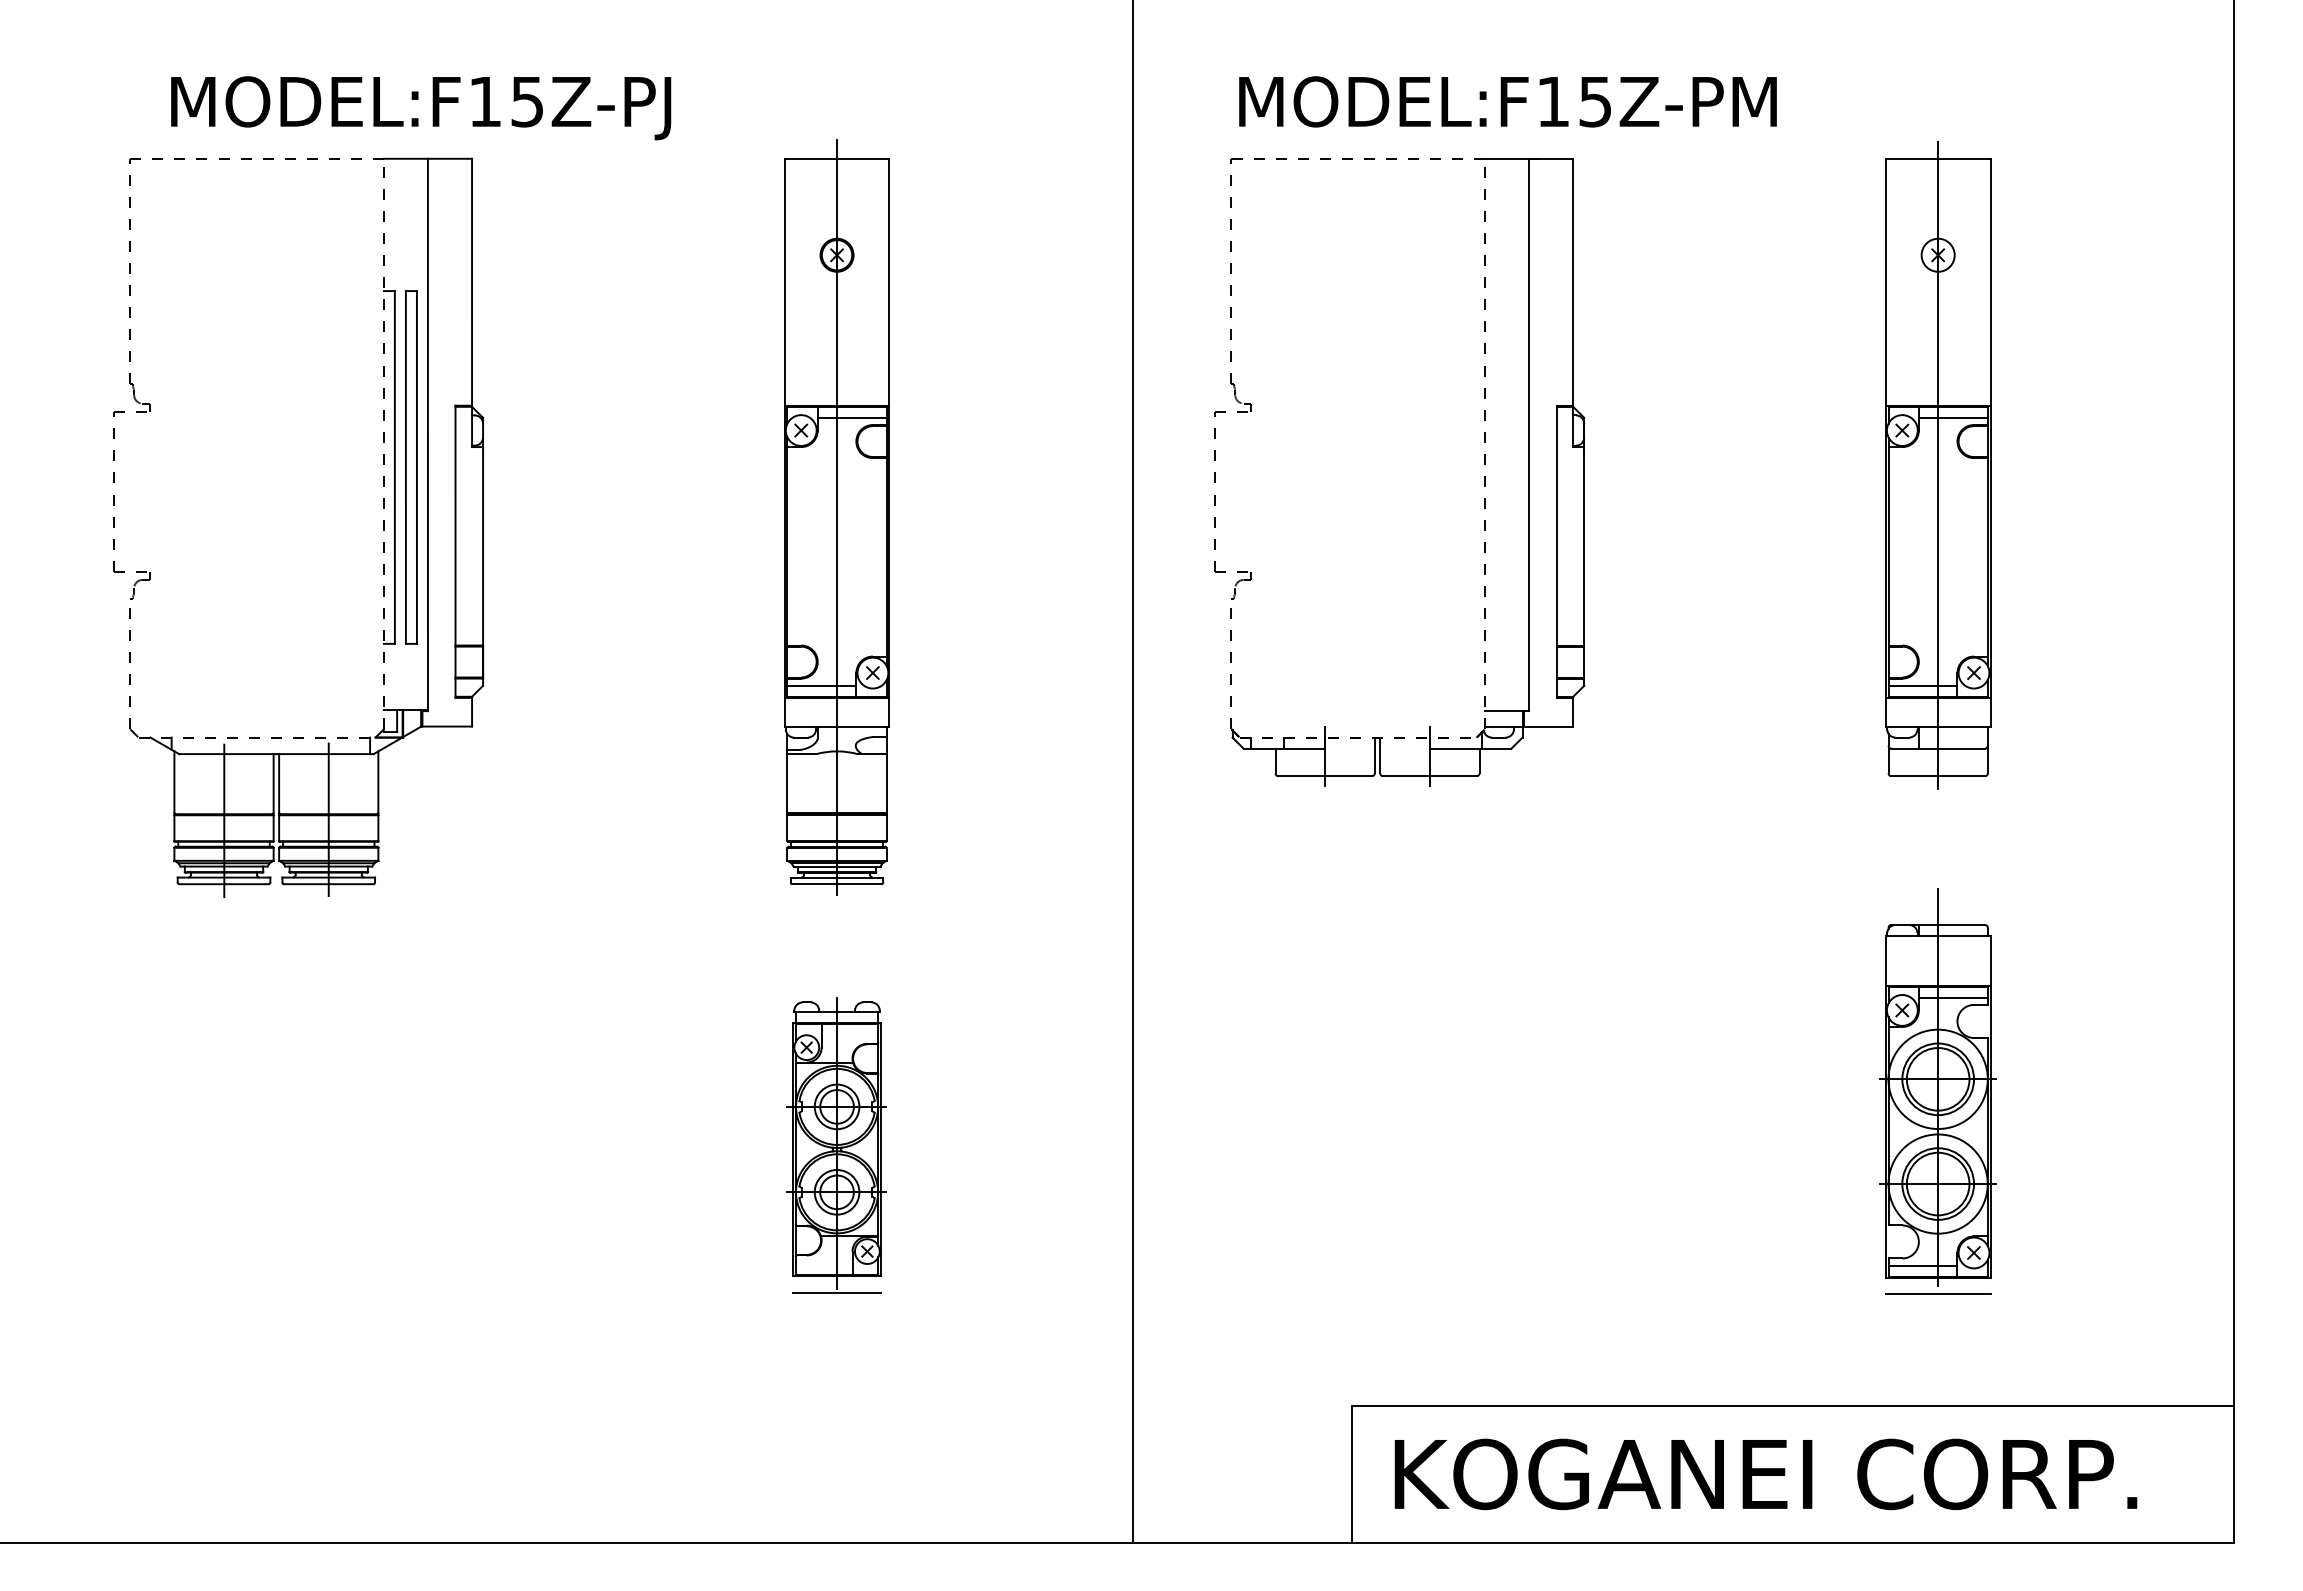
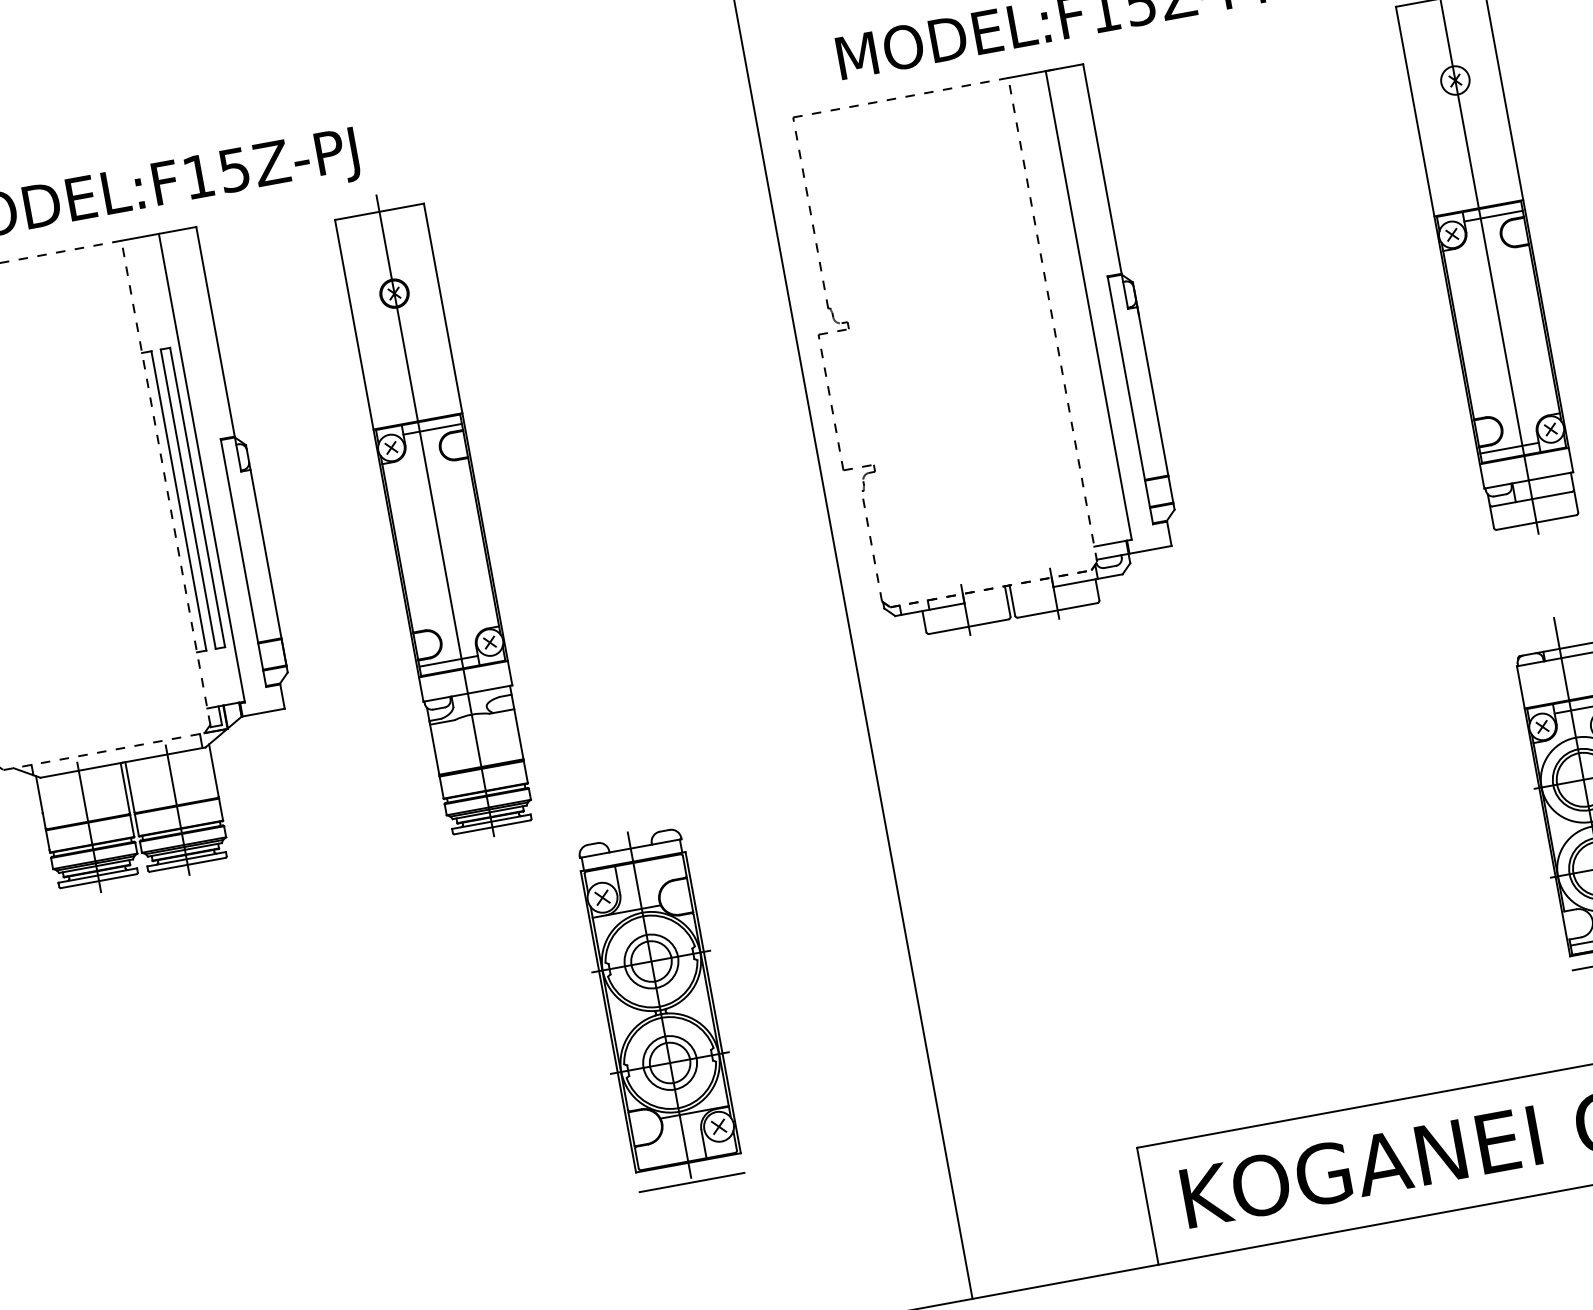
part: (1484, 476) -> (1057, 347), moved
part: (836, 517) -> (434, 516), moved
part: (836, 1145) -> (659, 1007), size x1.4

